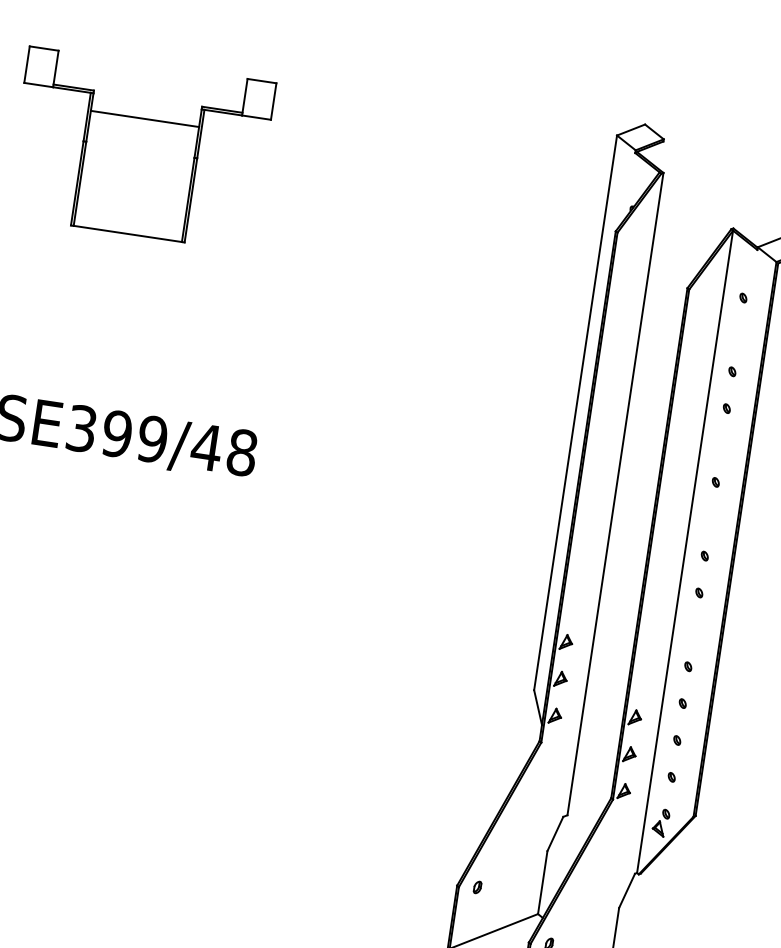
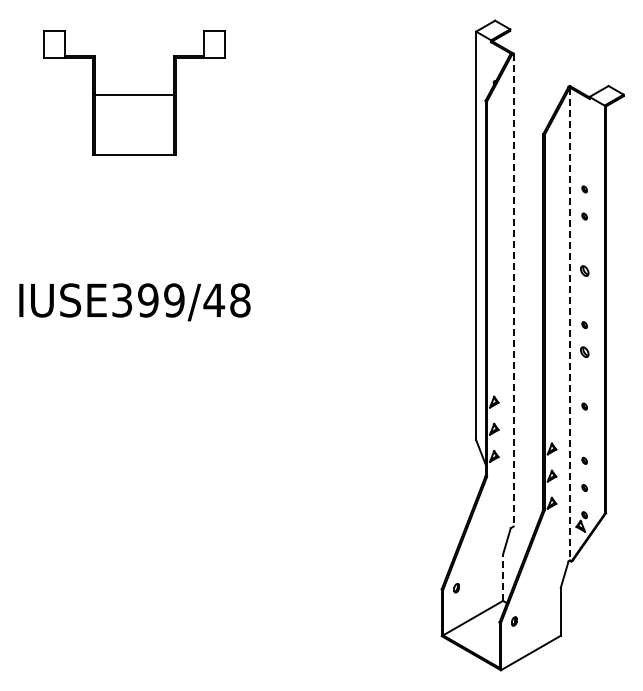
line: (145, 118) -> (134, 94), moved
part: (743, 298) -> (584, 135), removed
part: (715, 481) -> (584, 270), size x1.6
line: (615, 494) -> (513, 290), solid -> dashed
line: (684, 552) -> (569, 324), solid -> dashed
part: (699, 593) -> (584, 352), size x1.6
part: (682, 703) -> (584, 433), removed
line: (543, 882) -> (503, 577), solid -> dashed

